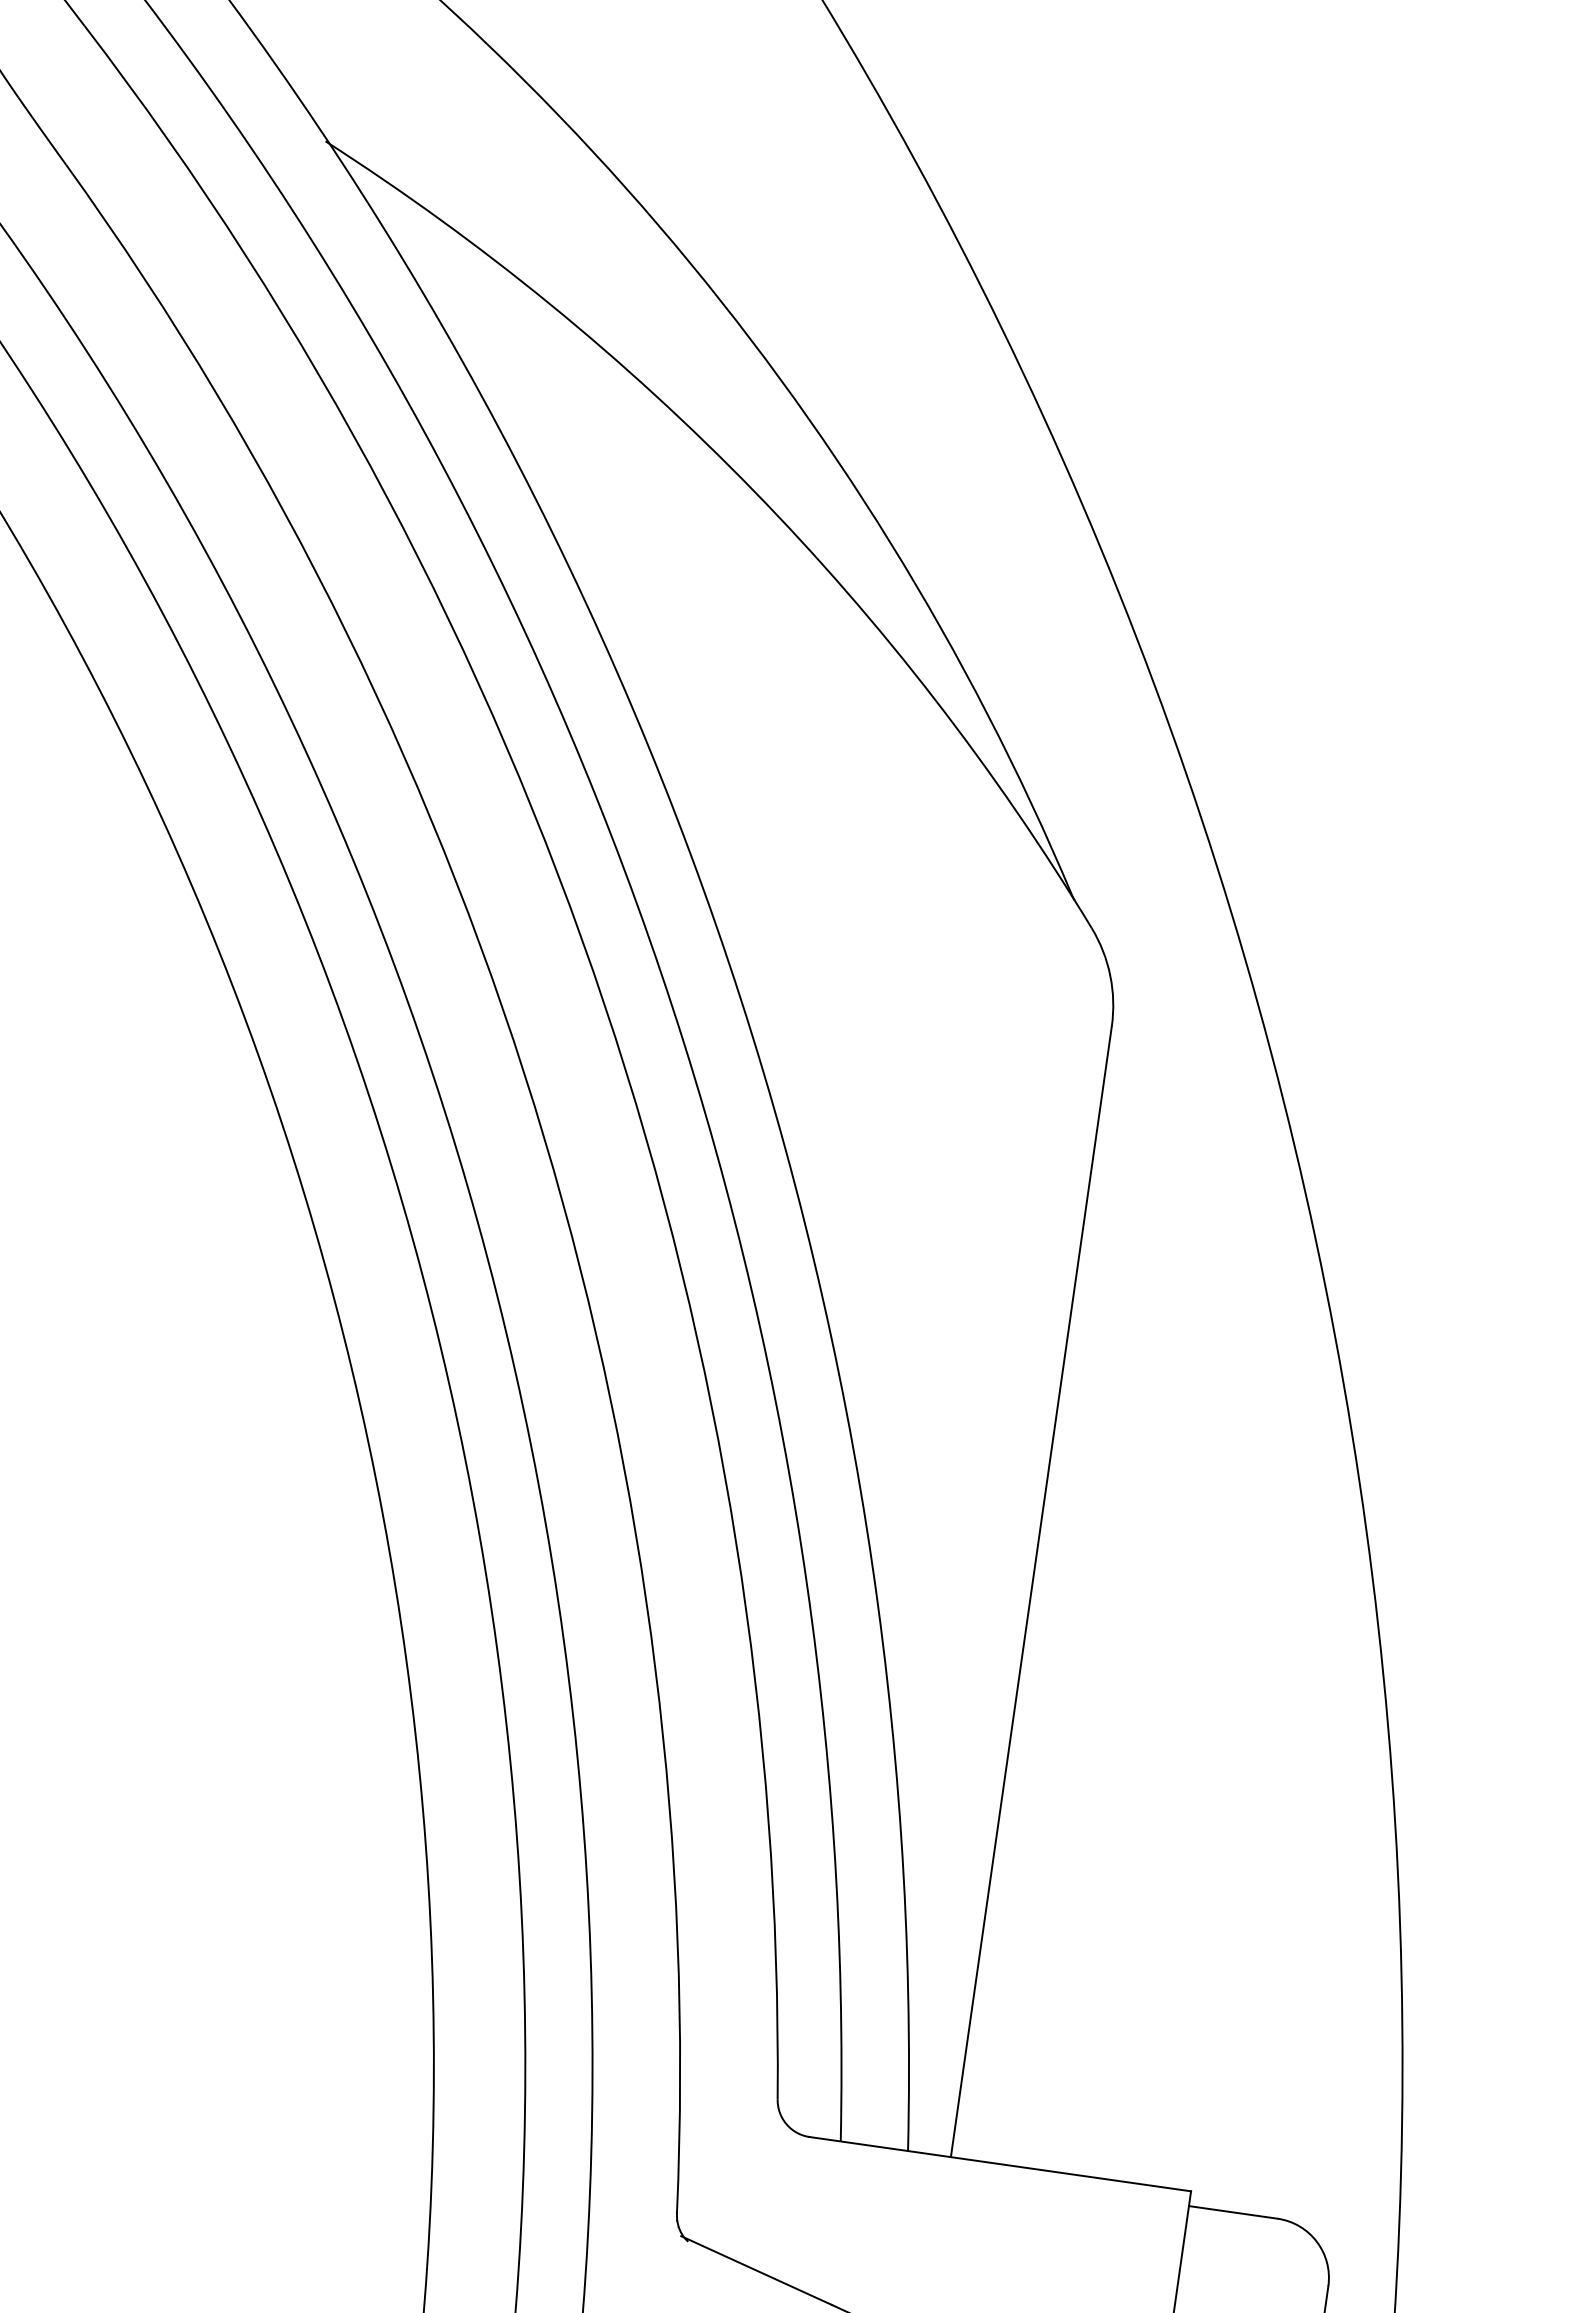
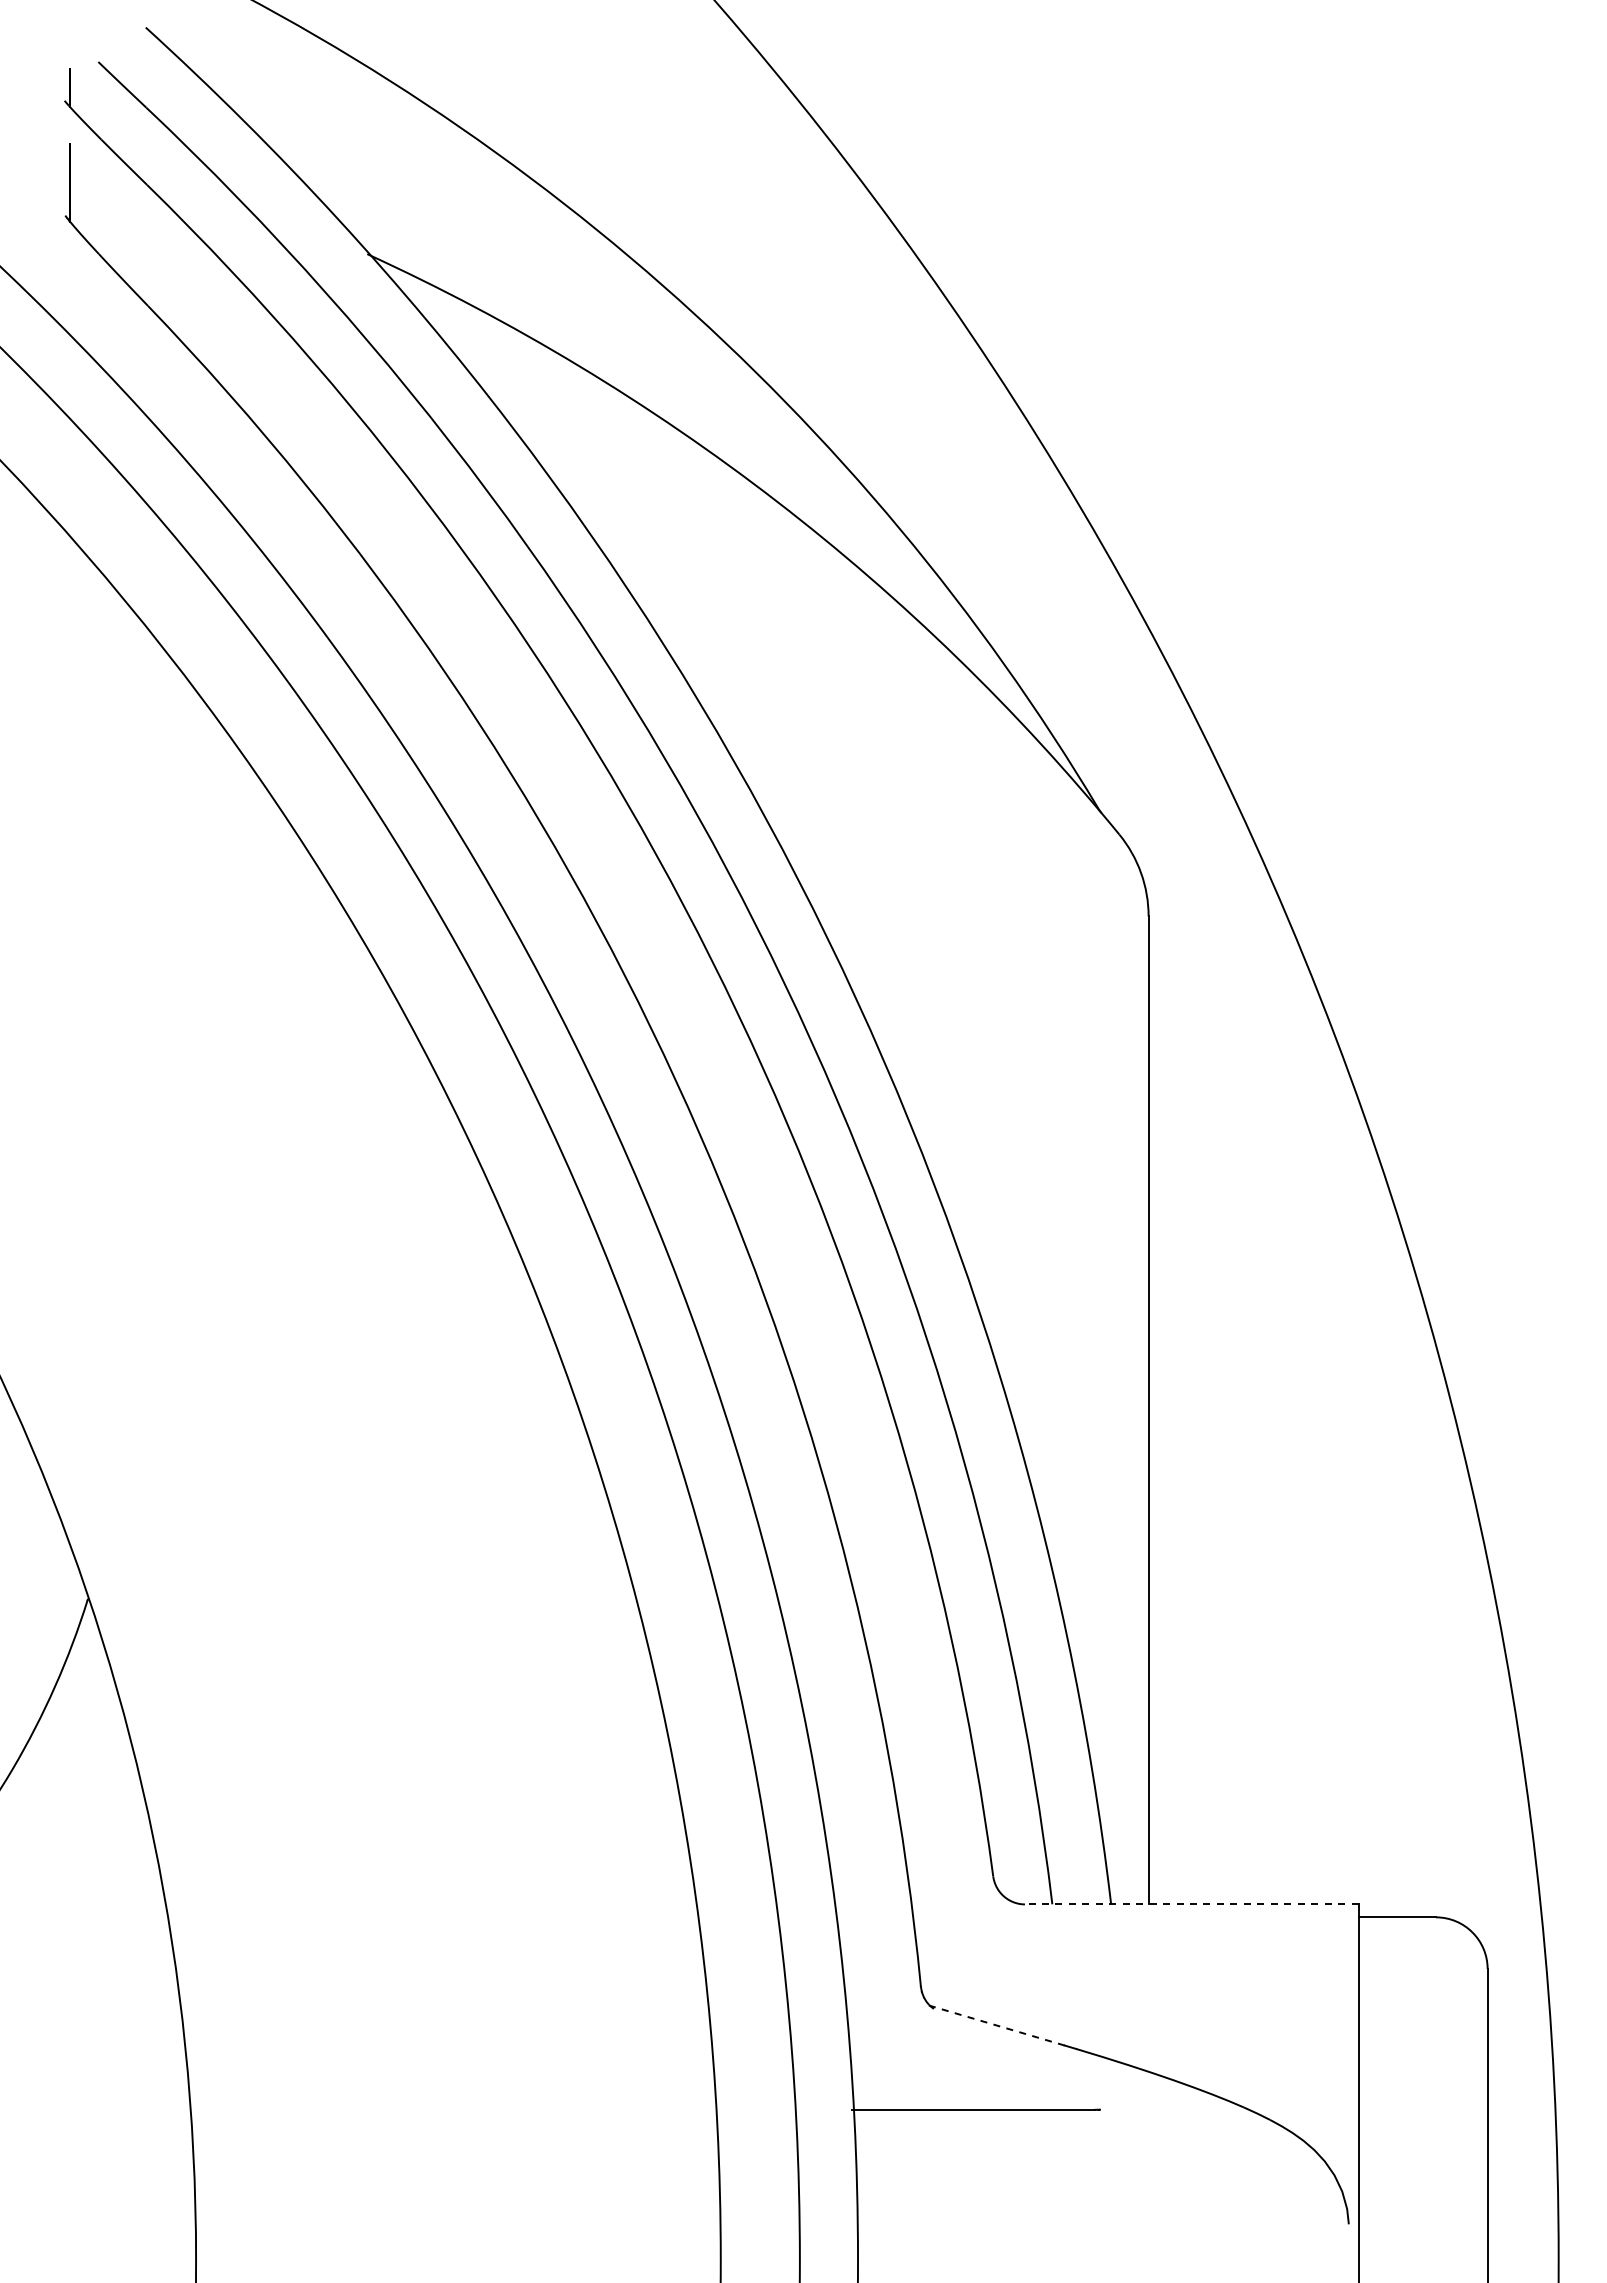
line: (999, 2164) -> (1191, 1904), solid -> dashed
line: (755, 2270) -> (995, 2025), solid -> dashed

